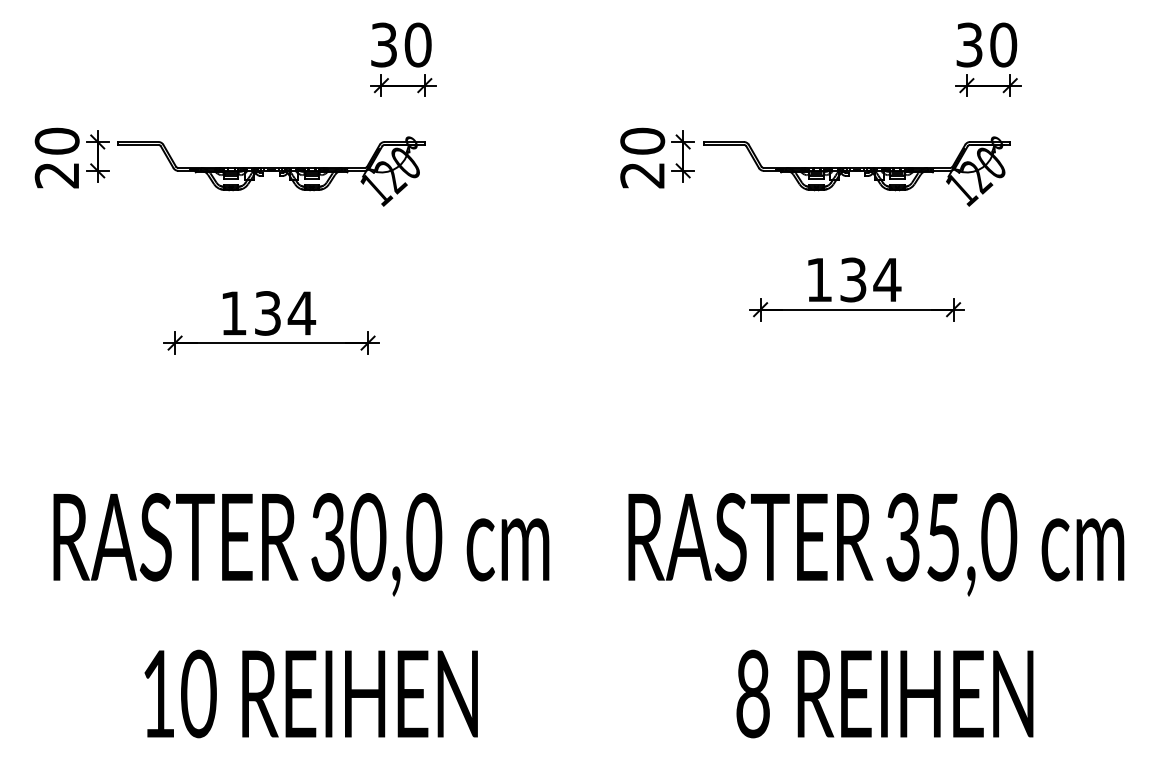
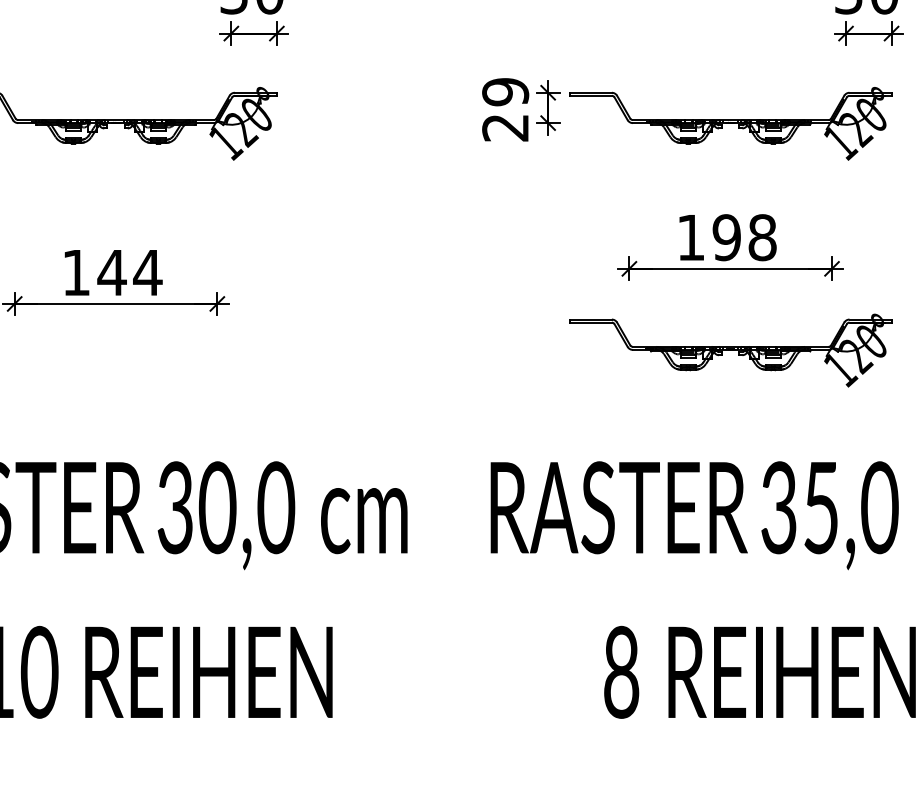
text: (642, 140) -> (505, 91), 20 -> 29
text: (870, 279) -> (744, 237), 134 -> 198
text: (267, 313) -> (111, 272), 134 -> 144
part: (856, 387) -> (730, 350), added

